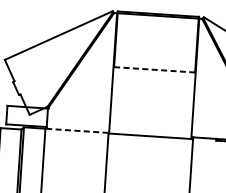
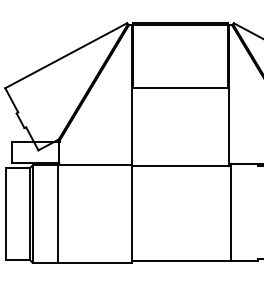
line: (154, 70) -> (180, 88), dashed -> solid
line: (76, 130) -> (94, 165), dashed -> solid

